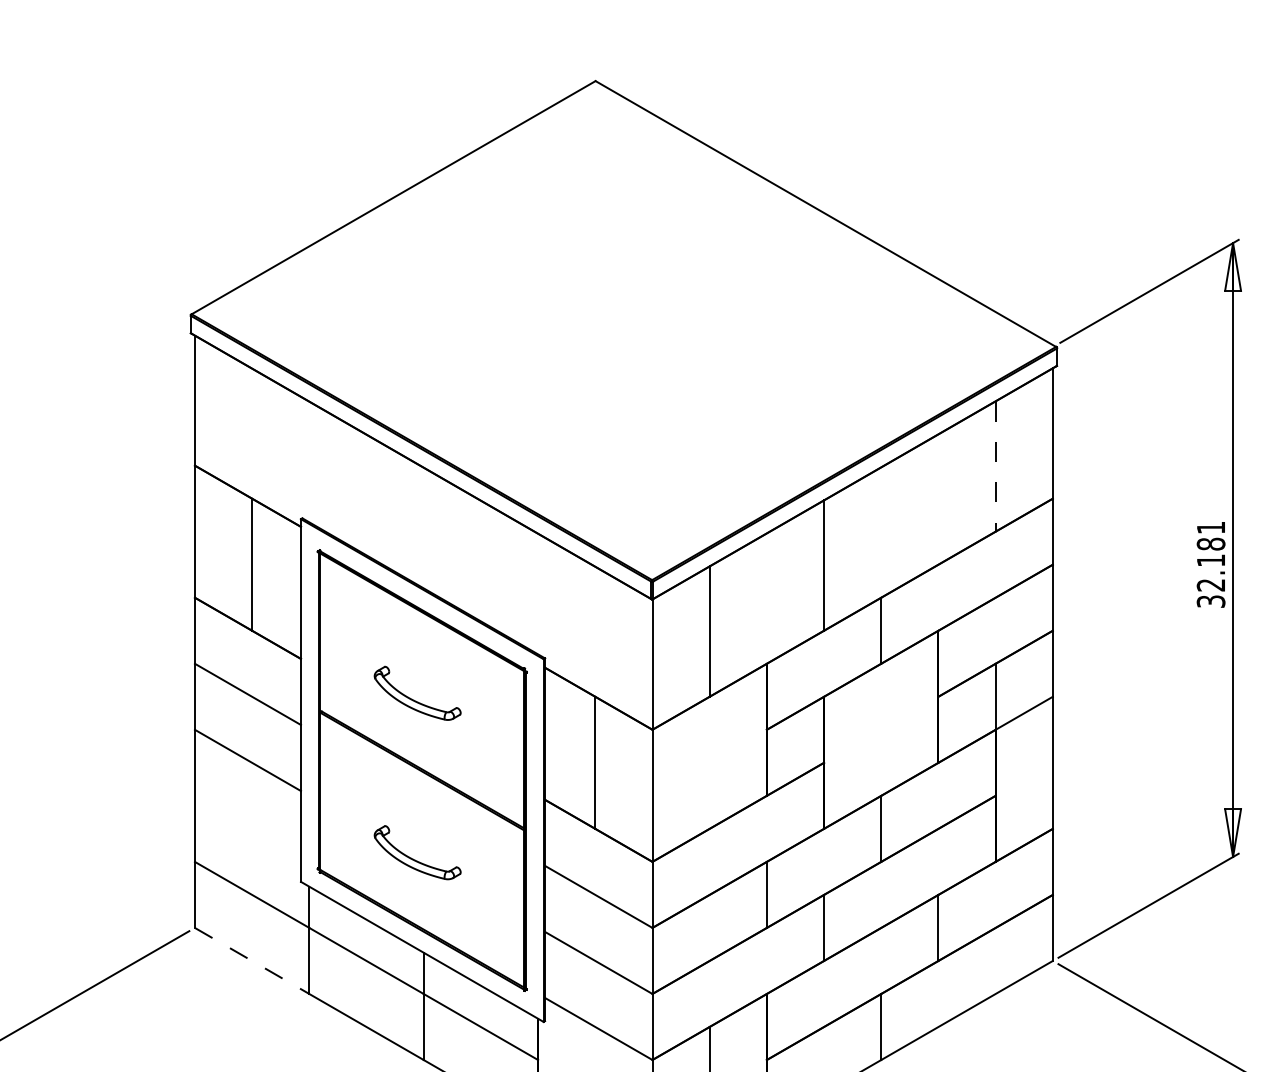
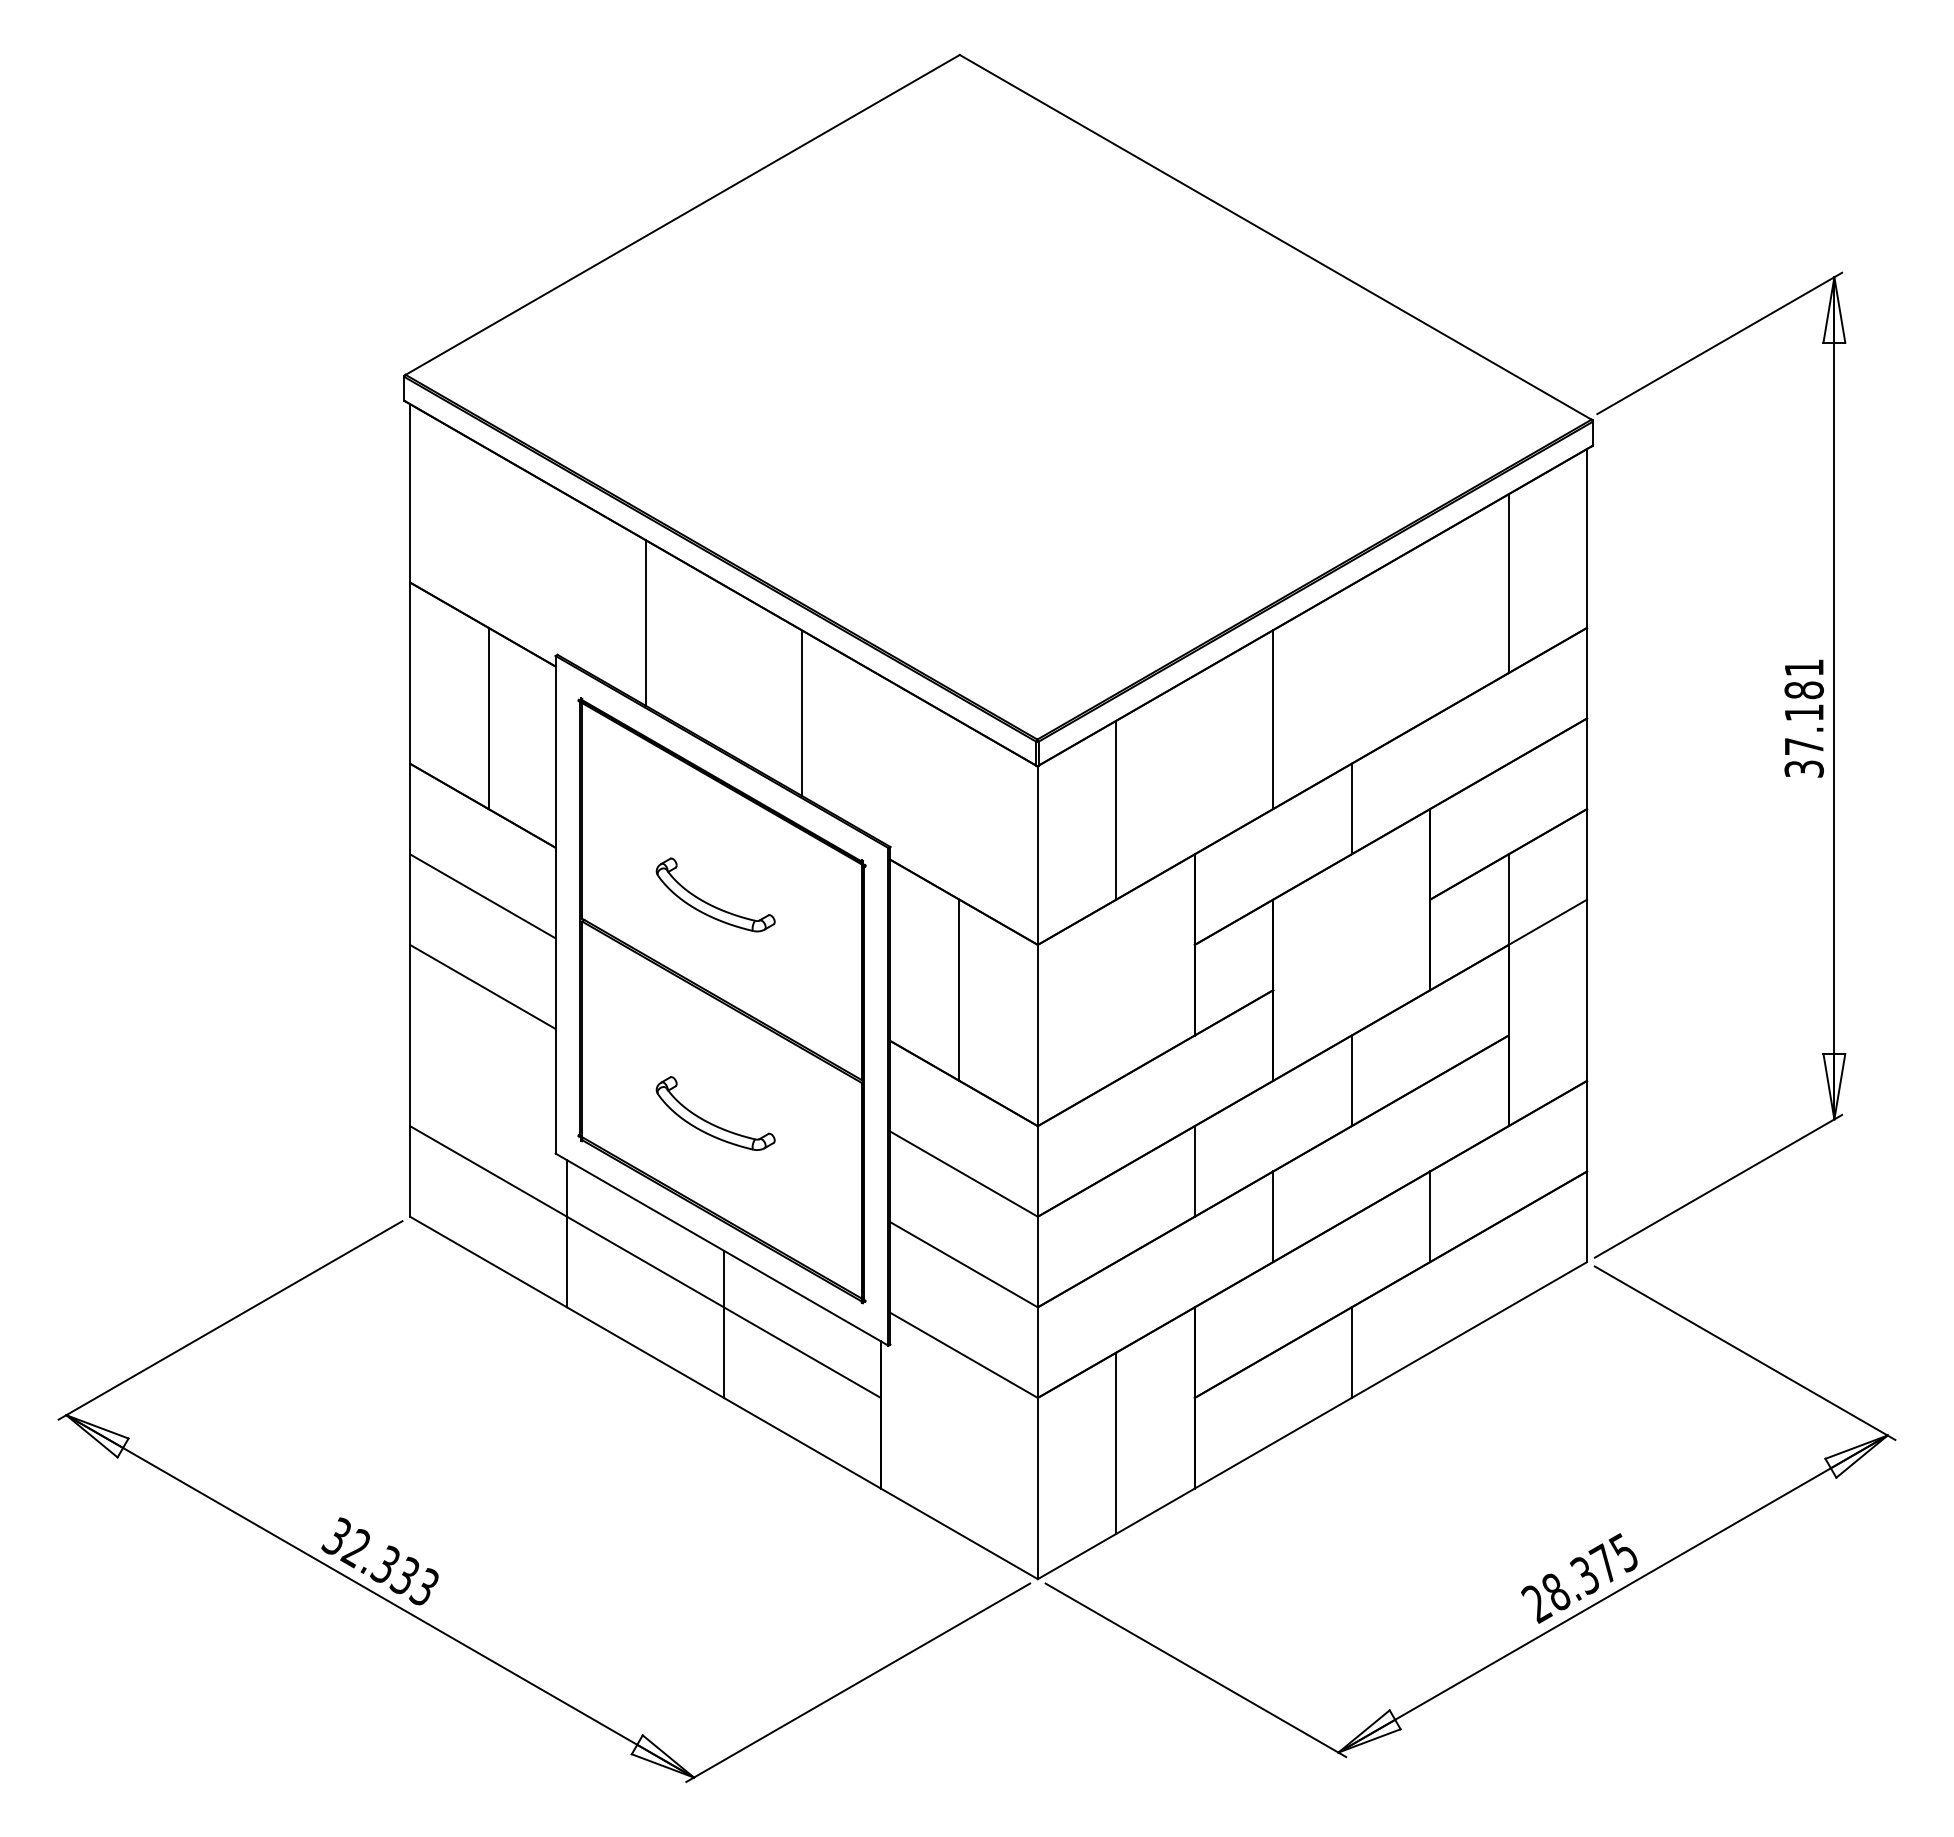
line: (995, 467) -> (1508, 584), dashed -> solid
line: (366, 494) -> (645, 622), added
line: (480, 561) -> (802, 713), added
text: (1210, 585) -> (1803, 746), 32.181 -> 37.181
line: (252, 961) -> (488, 1262), dashed -> solid

